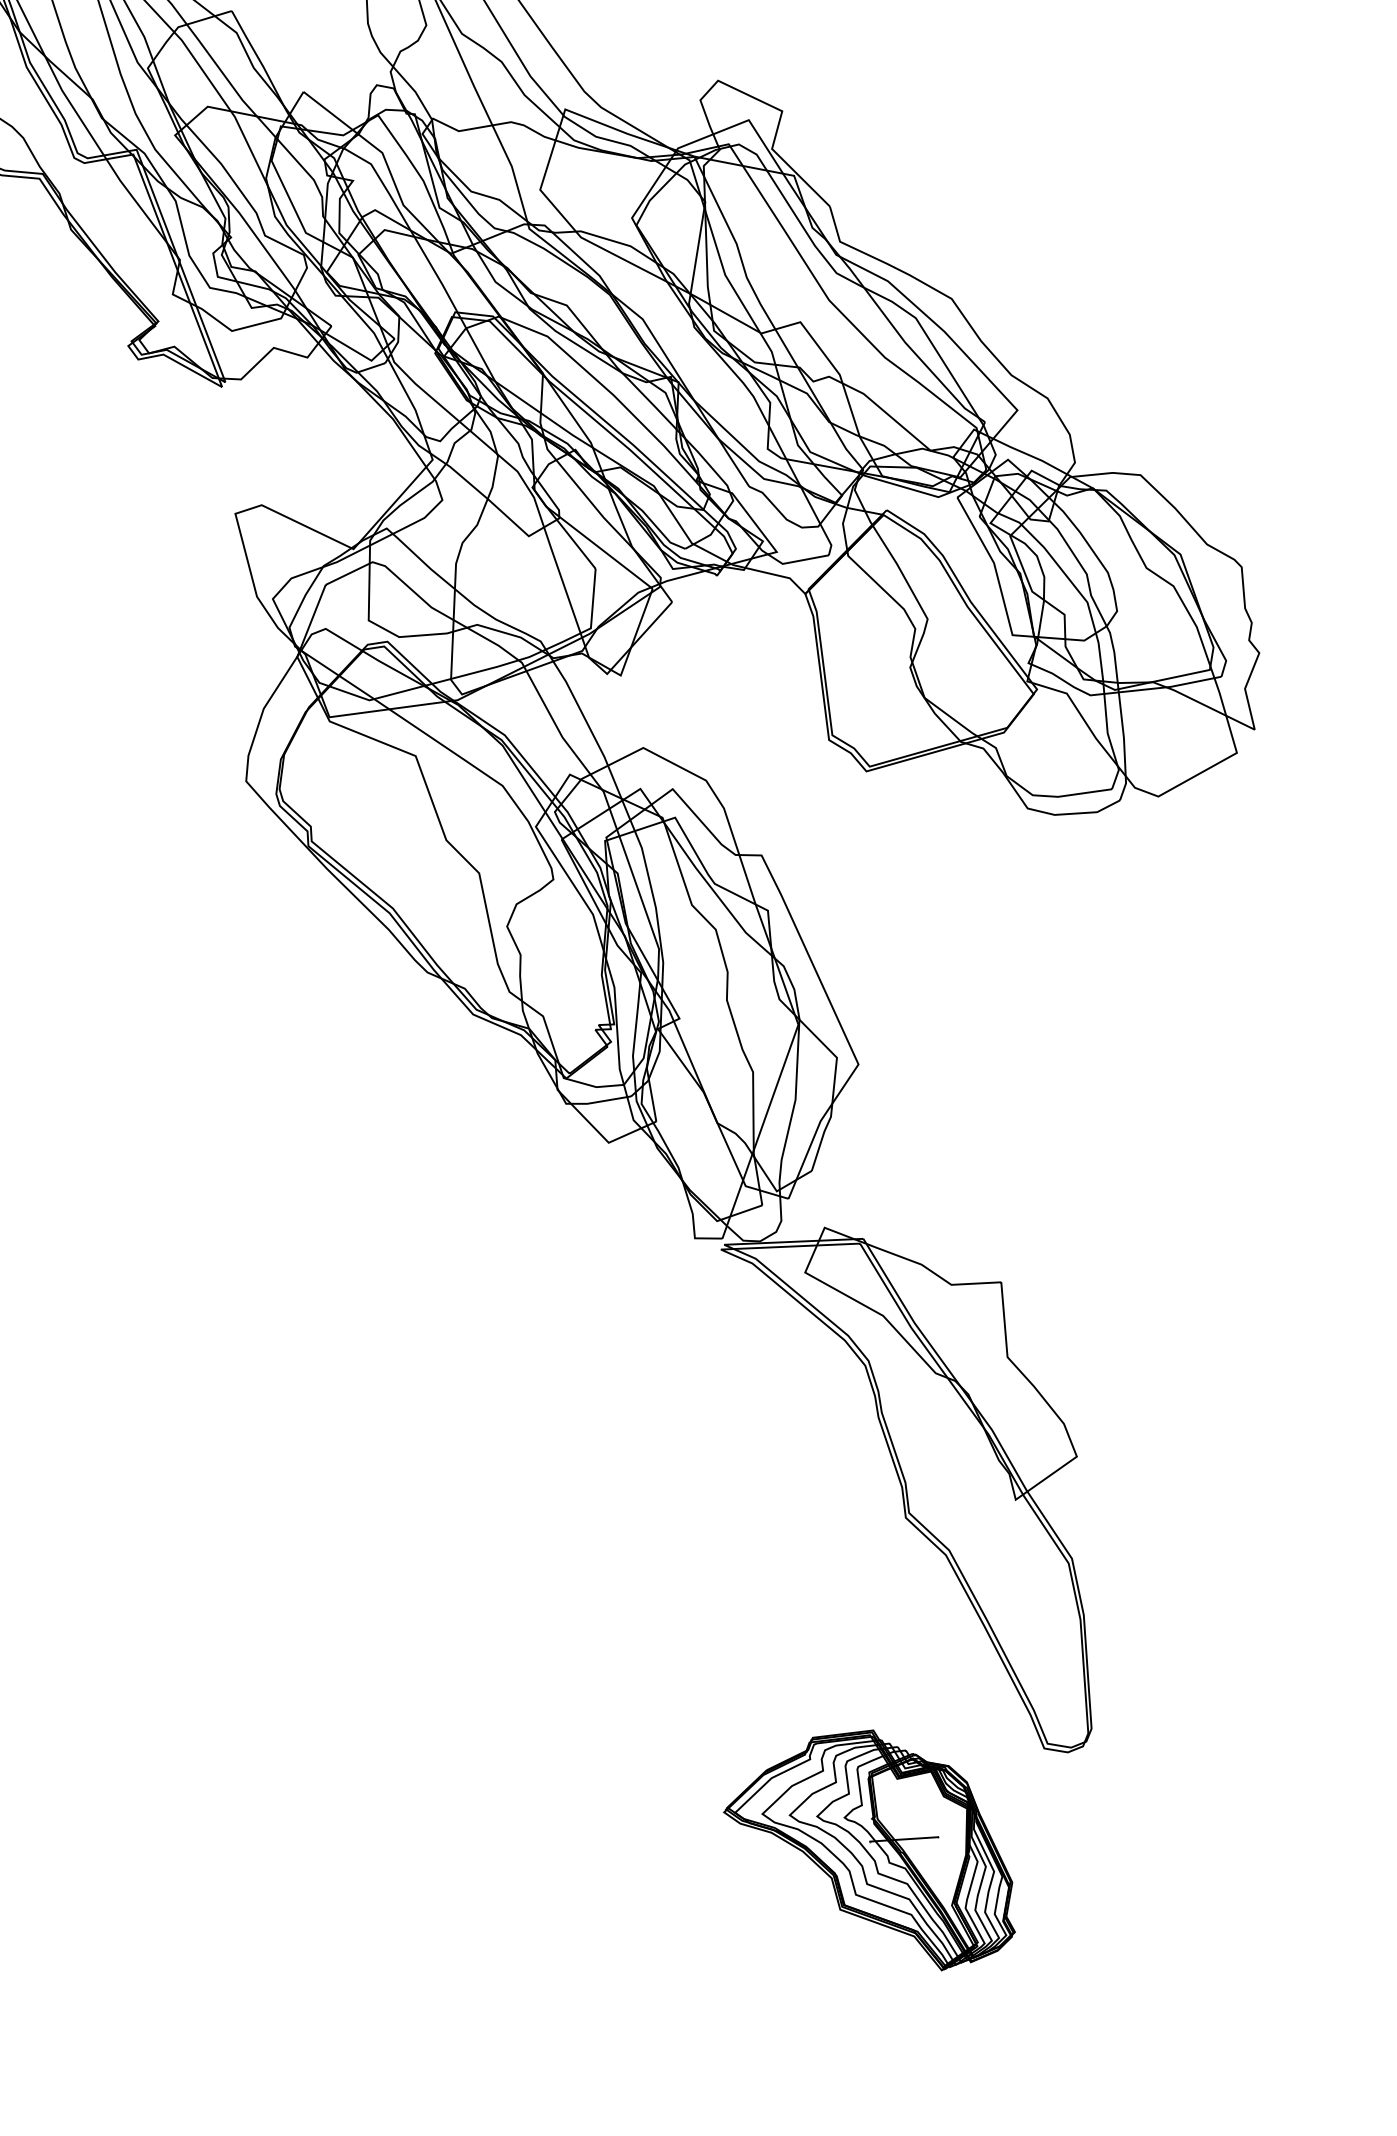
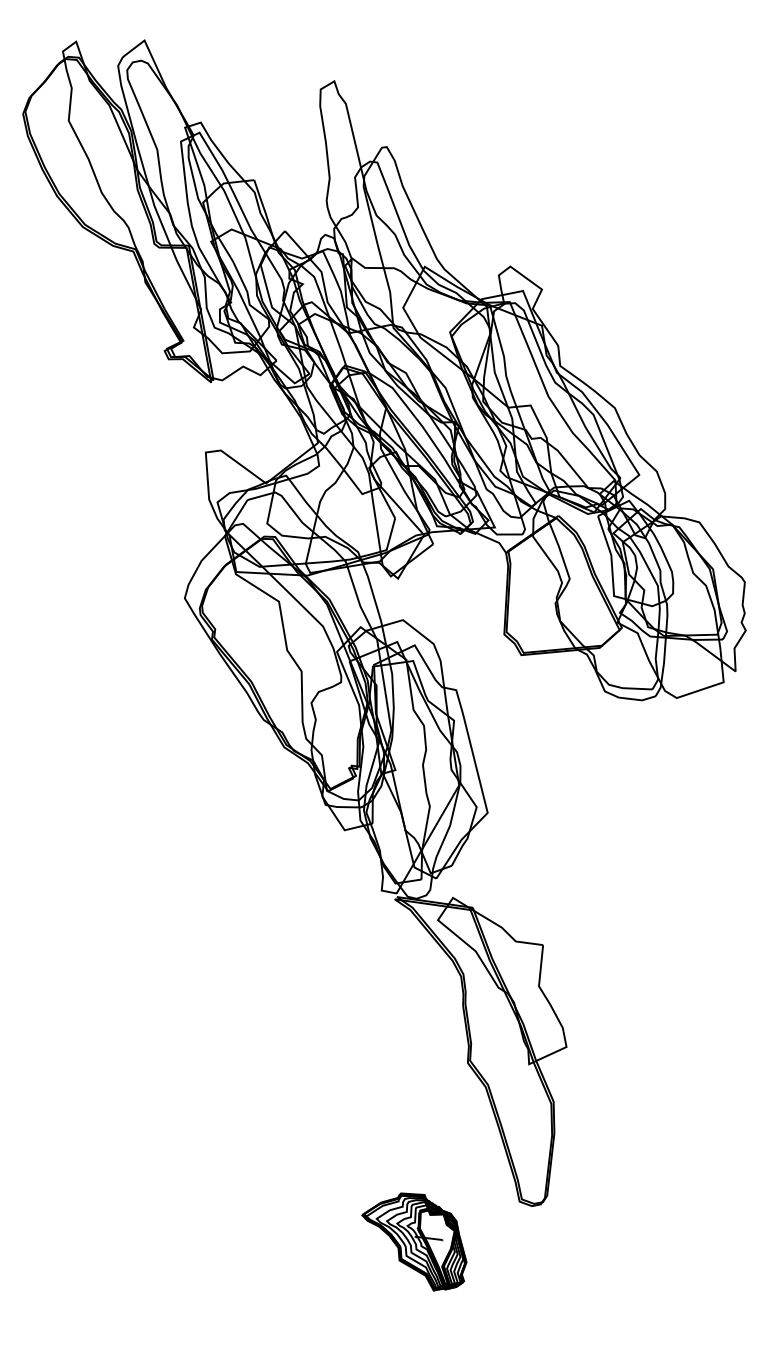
part: (869, 1854) -> (414, 1241), size x0.7

